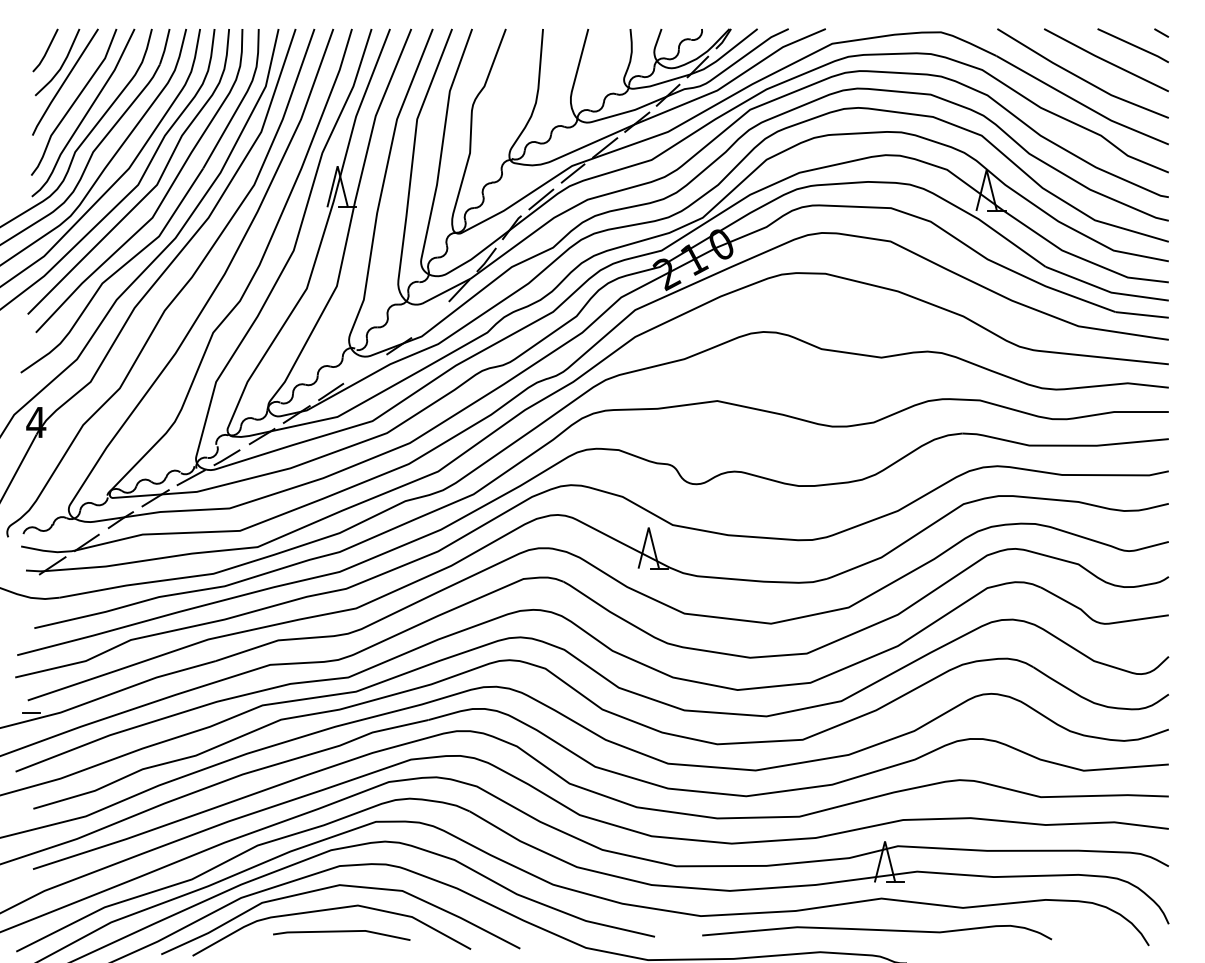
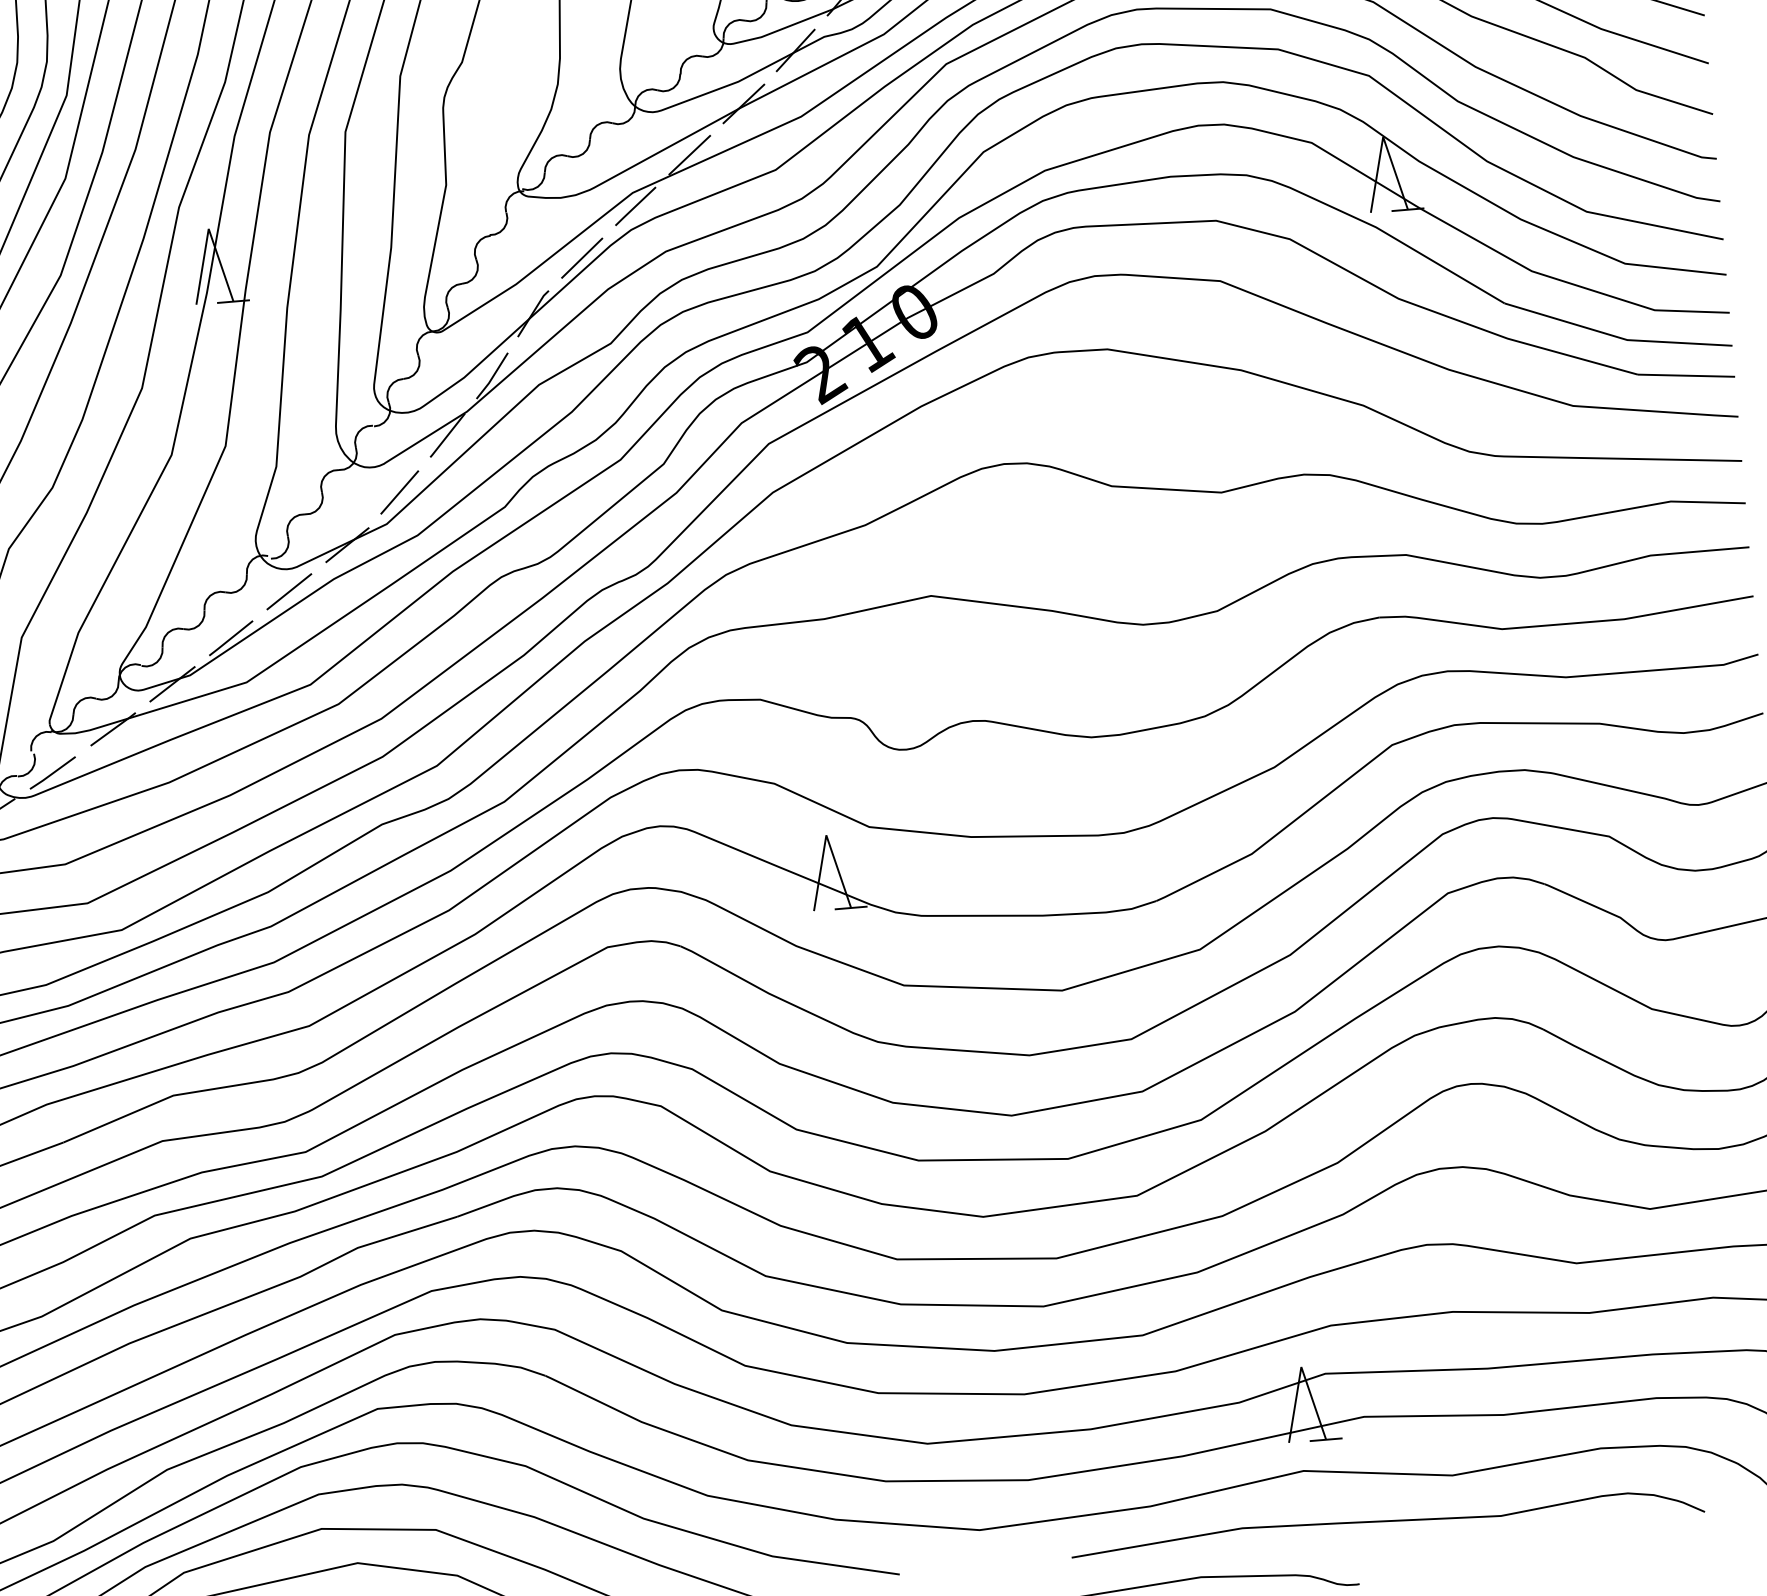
line: (430, 319) -> (399, 492), added
line: (364, 368) -> (287, 590), added
curve: (877, 930) -> (1388, 1522), moved

